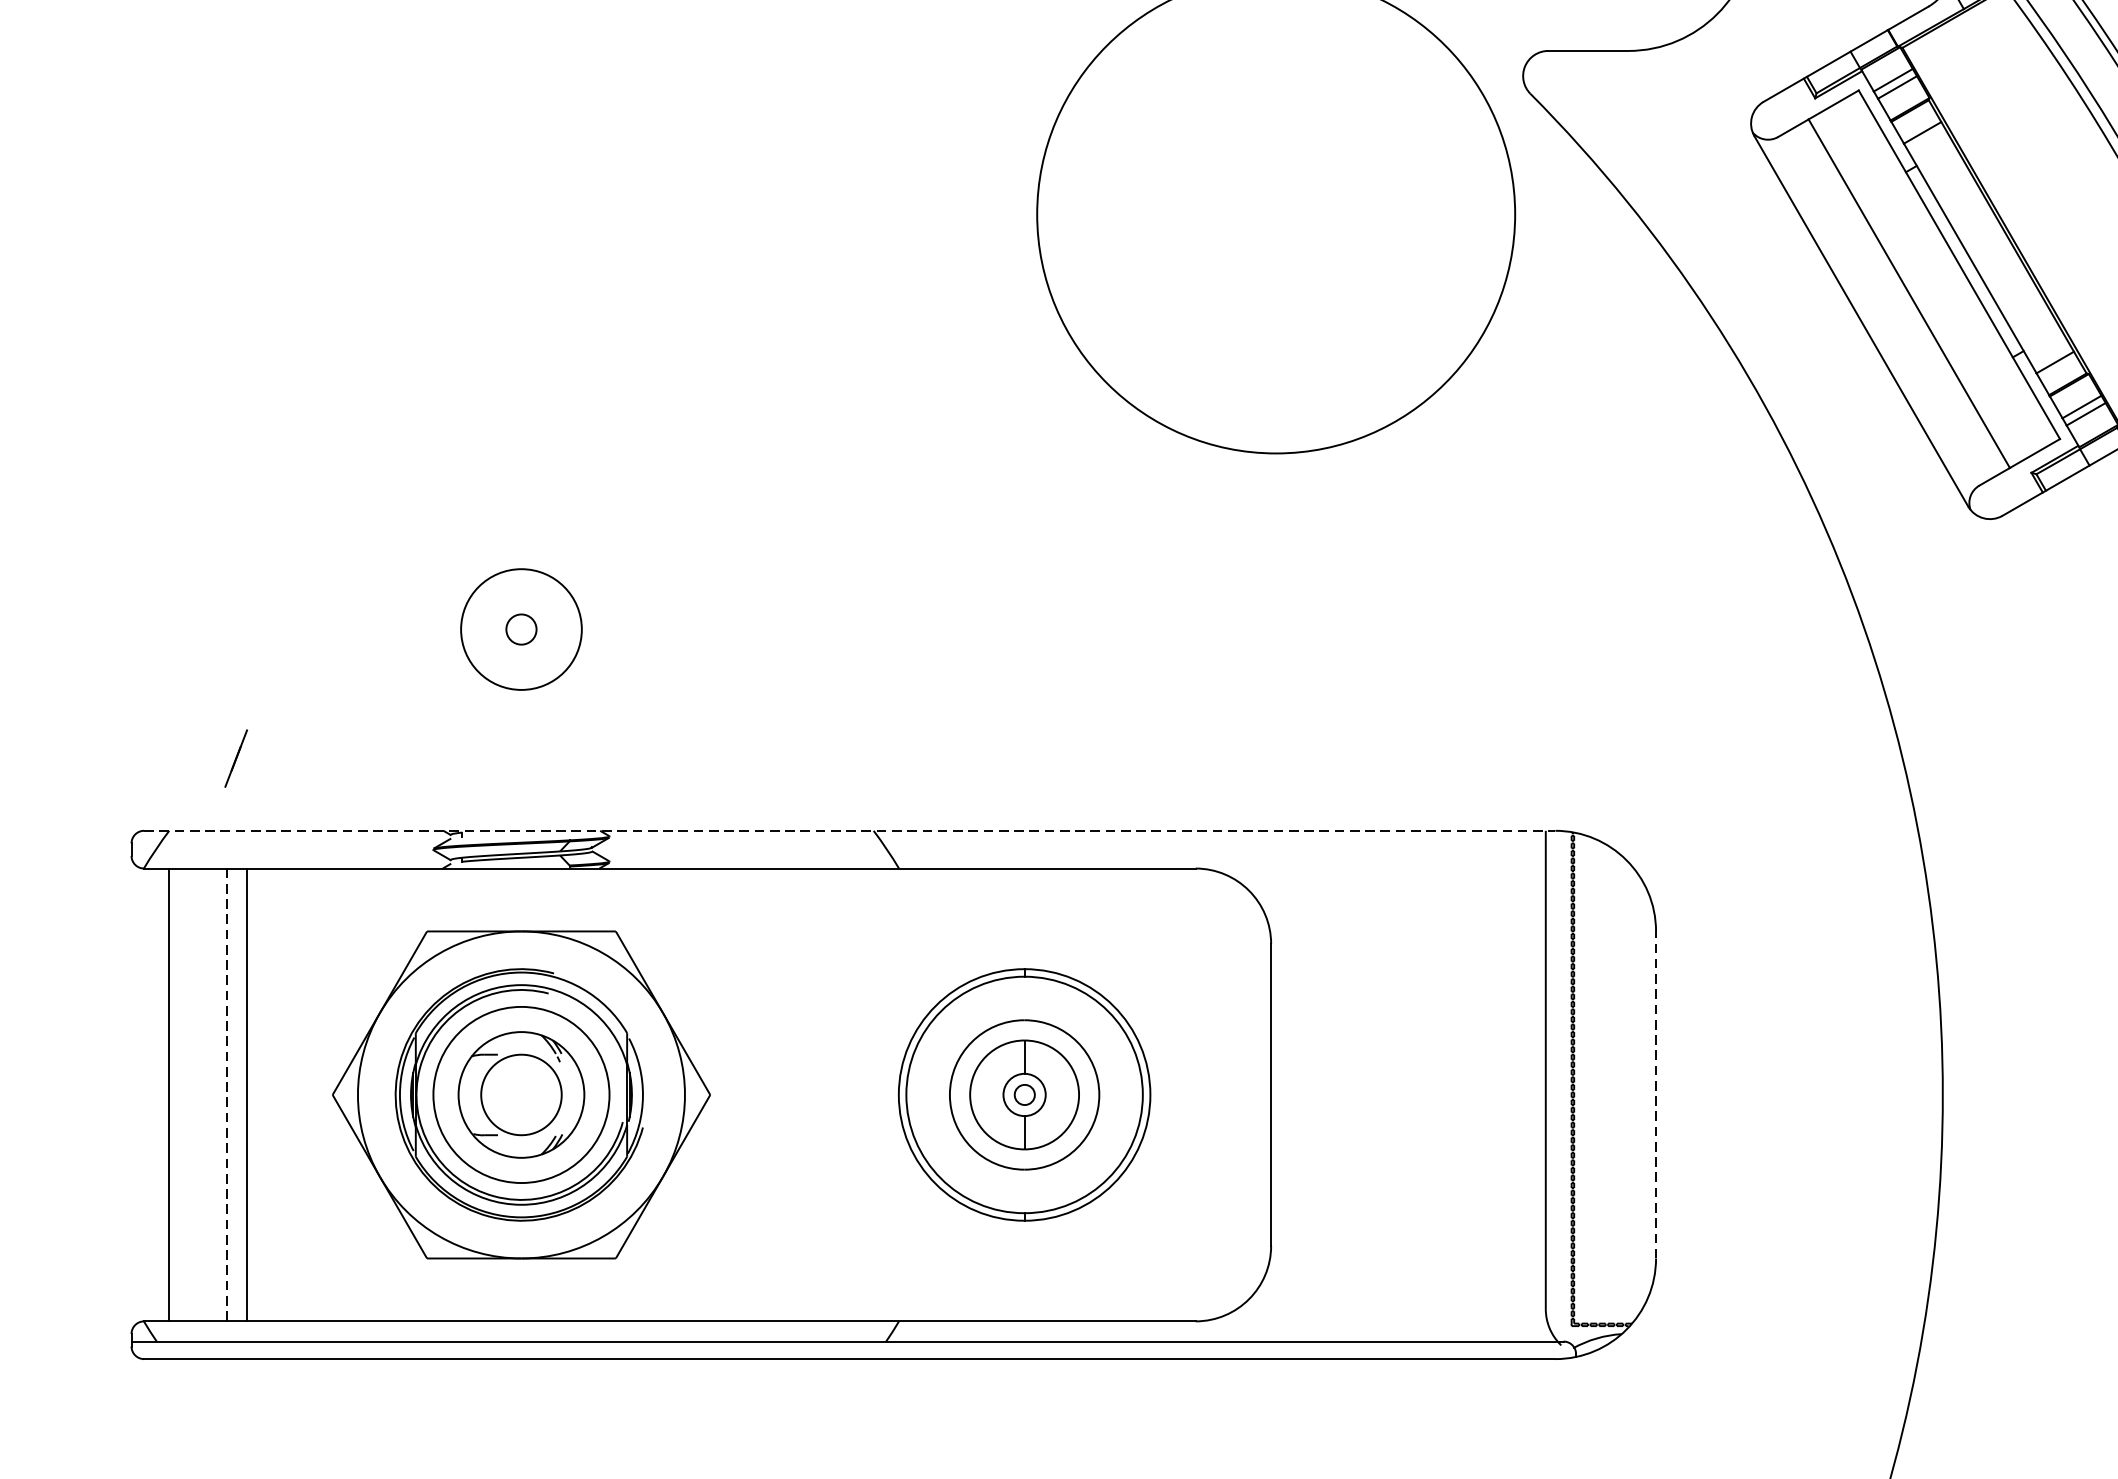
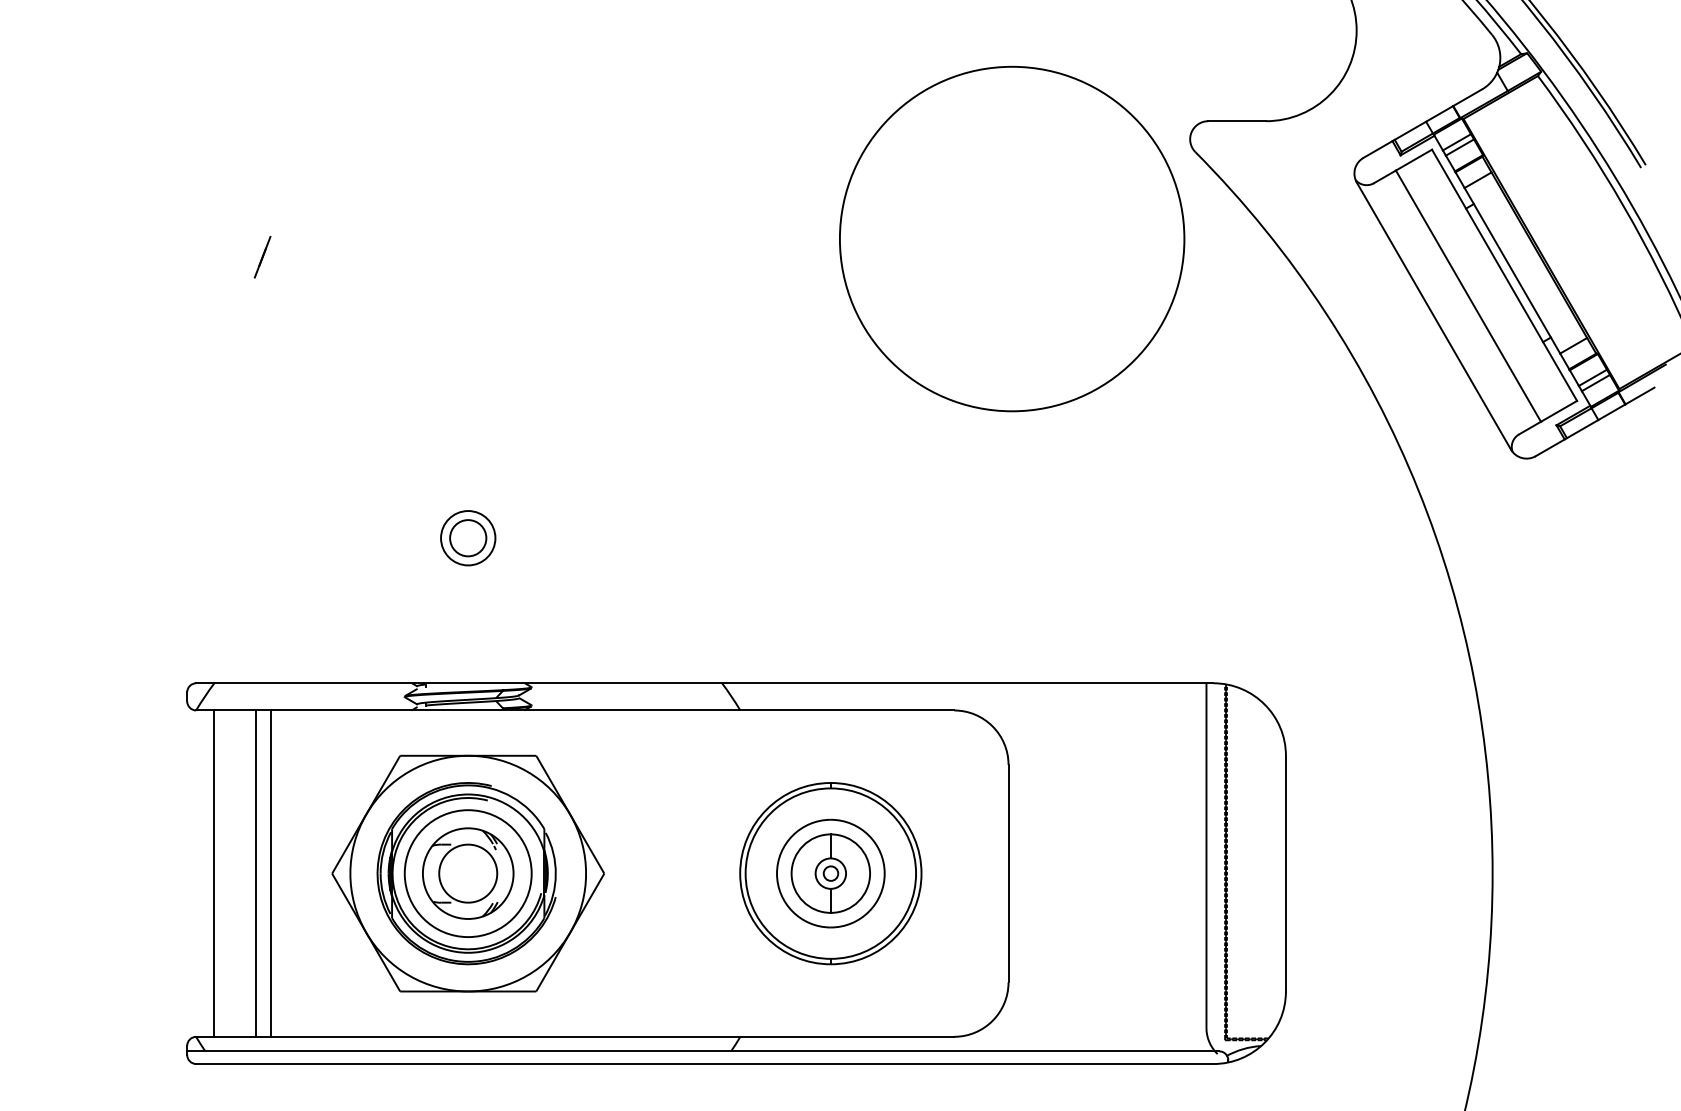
circle: (521, 629) -> (468, 538), size x0.62
circle: (521, 629) -> (468, 538), size x1.67
line: (236, 758) -> (262, 257), moved
line: (849, 831) -> (704, 683), dashed -> solid
line: (1655, 1094) -> (1285, 873), dashed -> solid
line: (227, 1096) -> (256, 874), dashed -> solid

